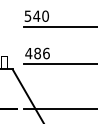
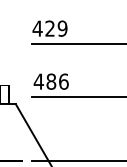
text: (36, 15) -> (49, 27), 540 -> 429

